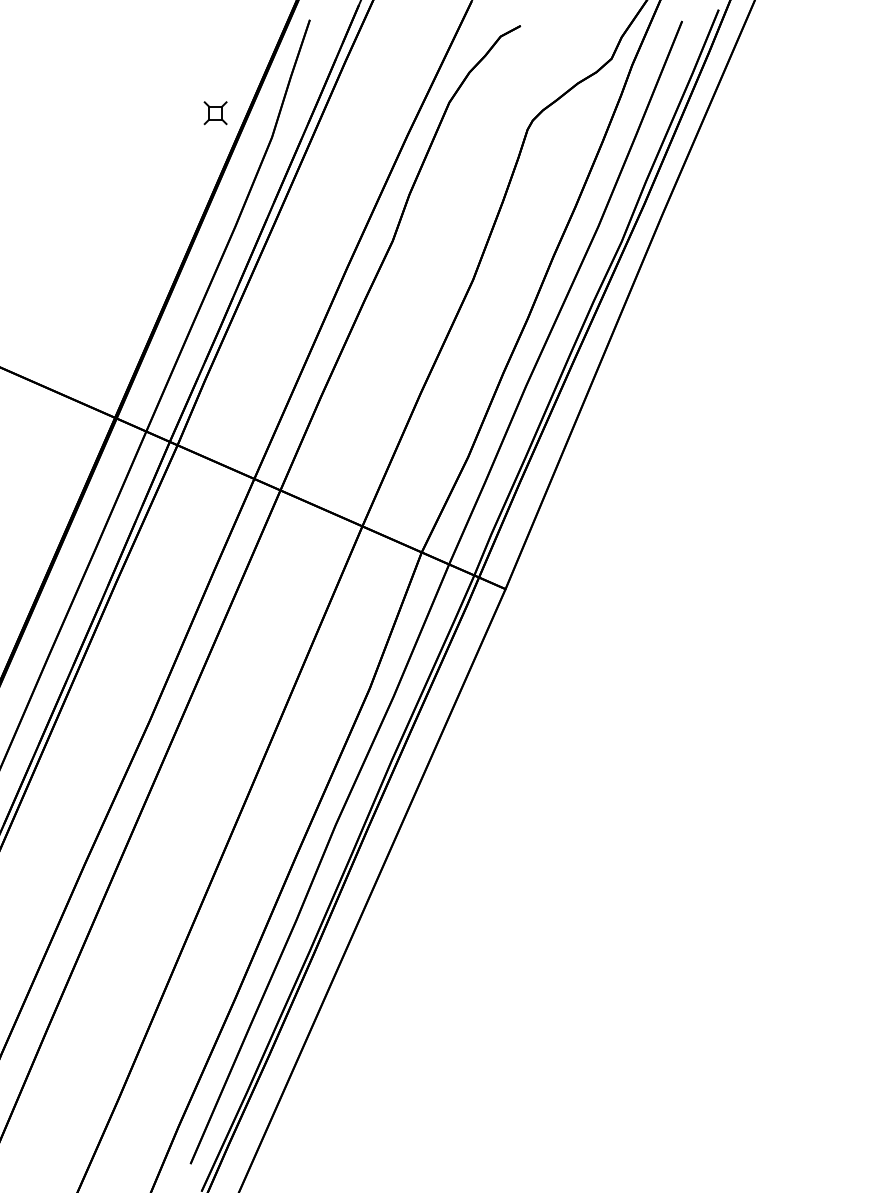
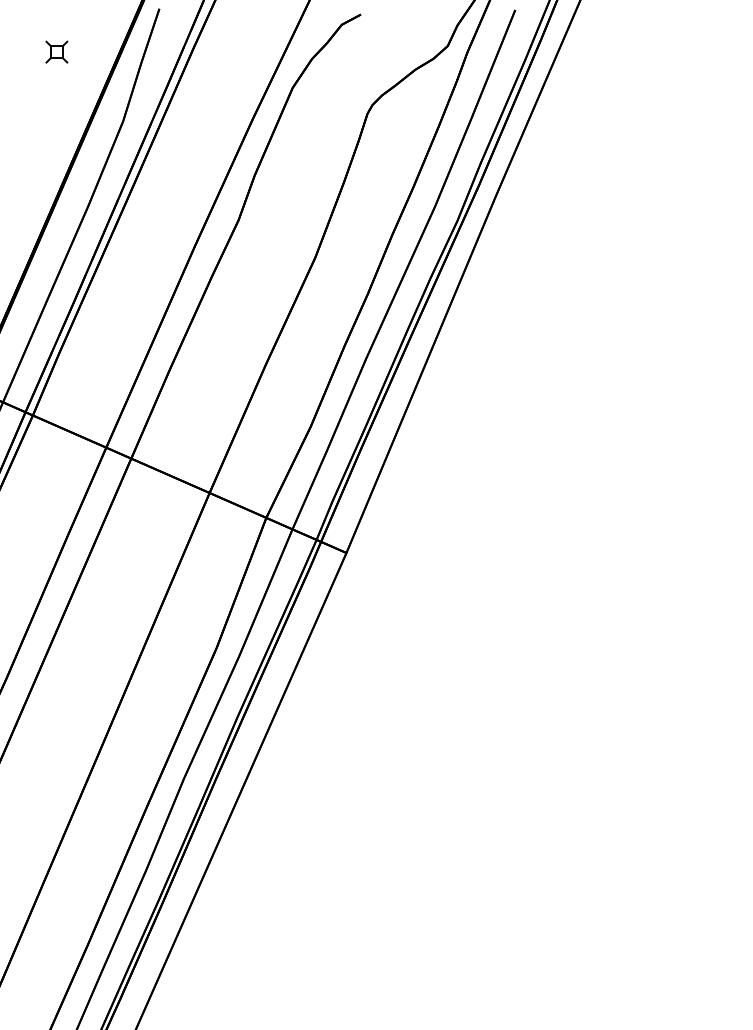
part: (215, 113) -> (56, 52), moved

